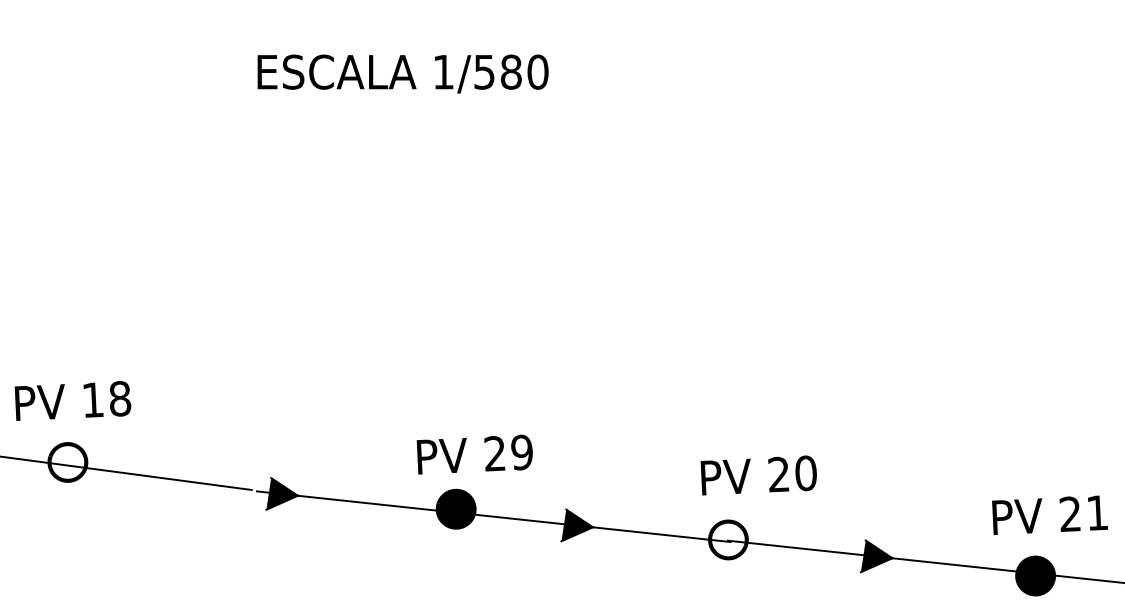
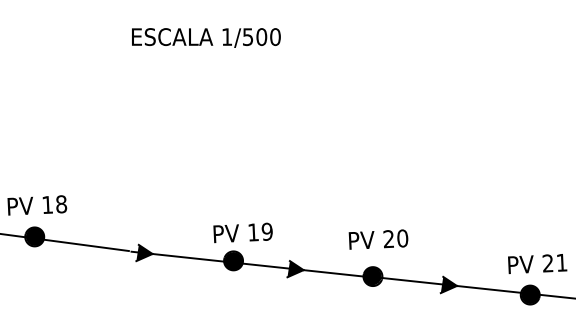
text: (510, 71) -> (261, 36), 1/580 -> 1/500
text: (495, 453) -> (253, 232), 29 -> 19
fill: (69, 461) -> (35, 236), added
text: (758, 475) -> (378, 239), moved
fill: (727, 539) -> (372, 276), added

